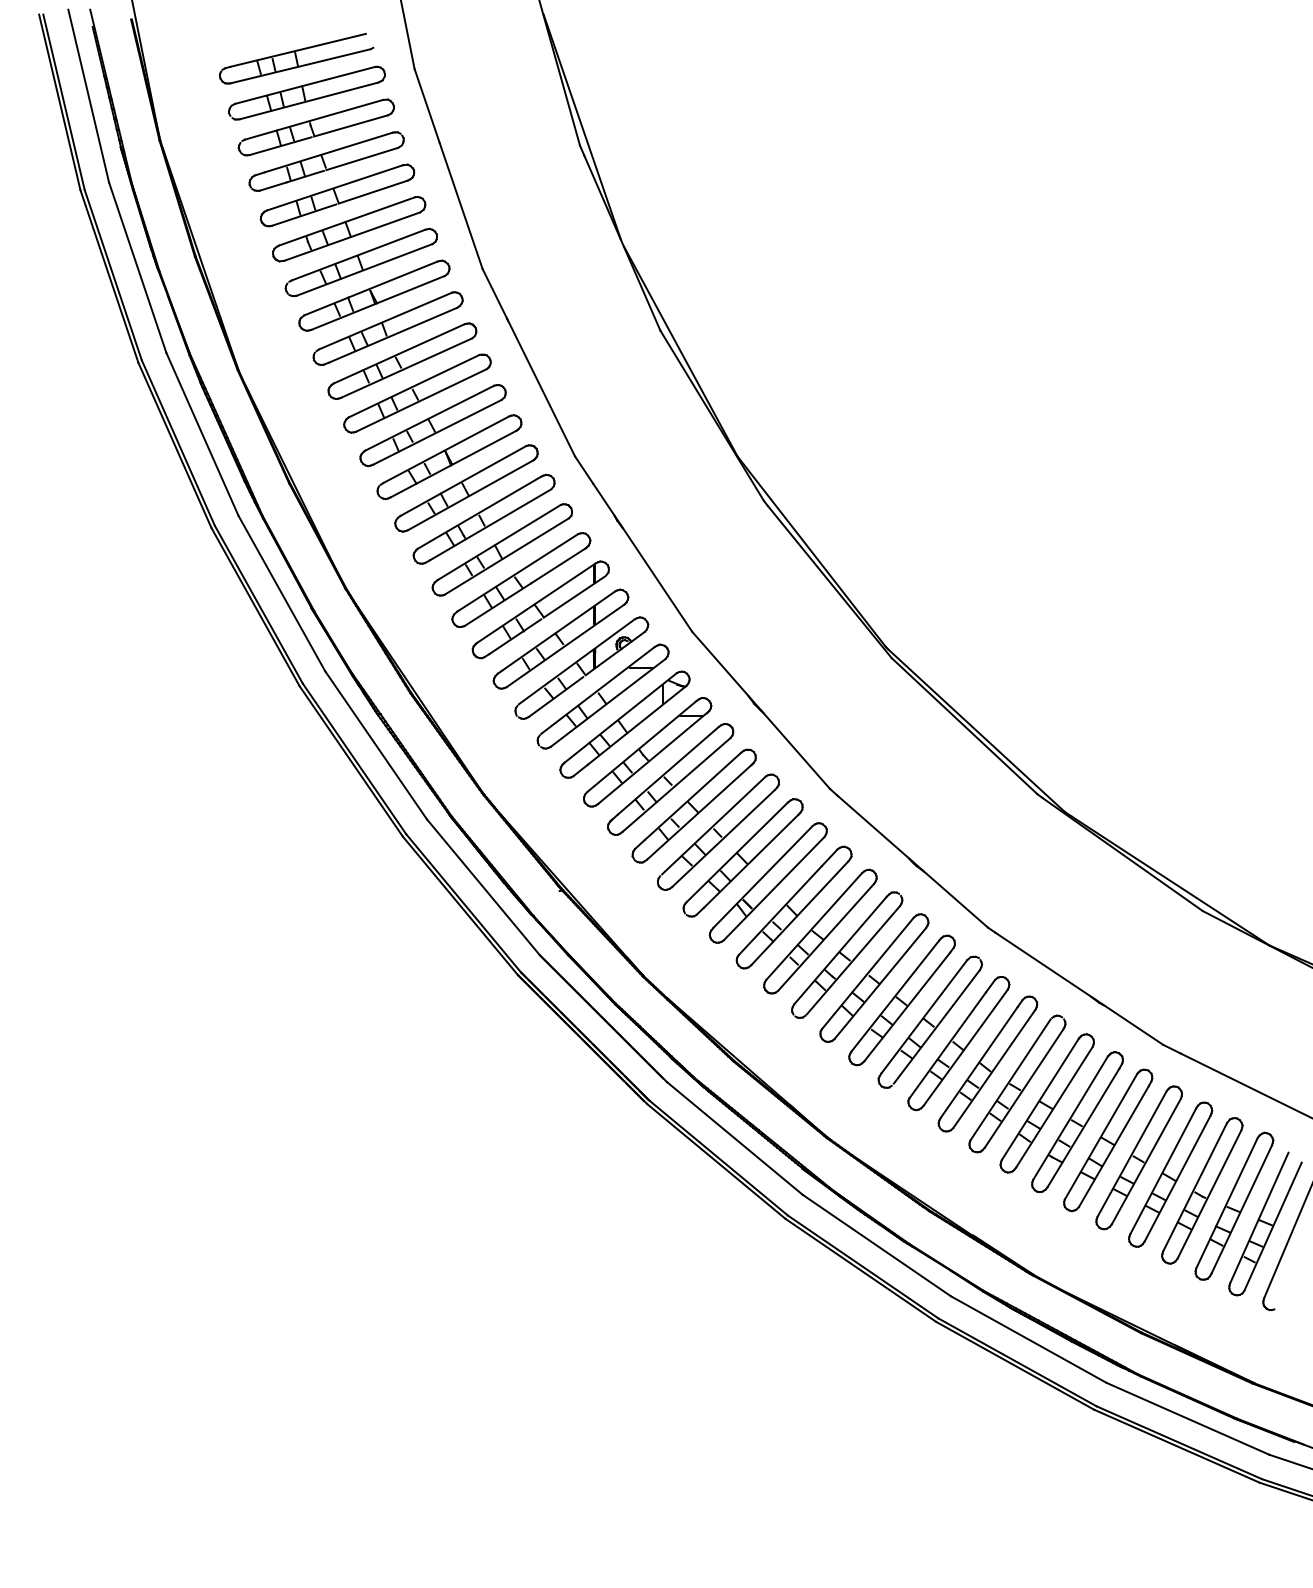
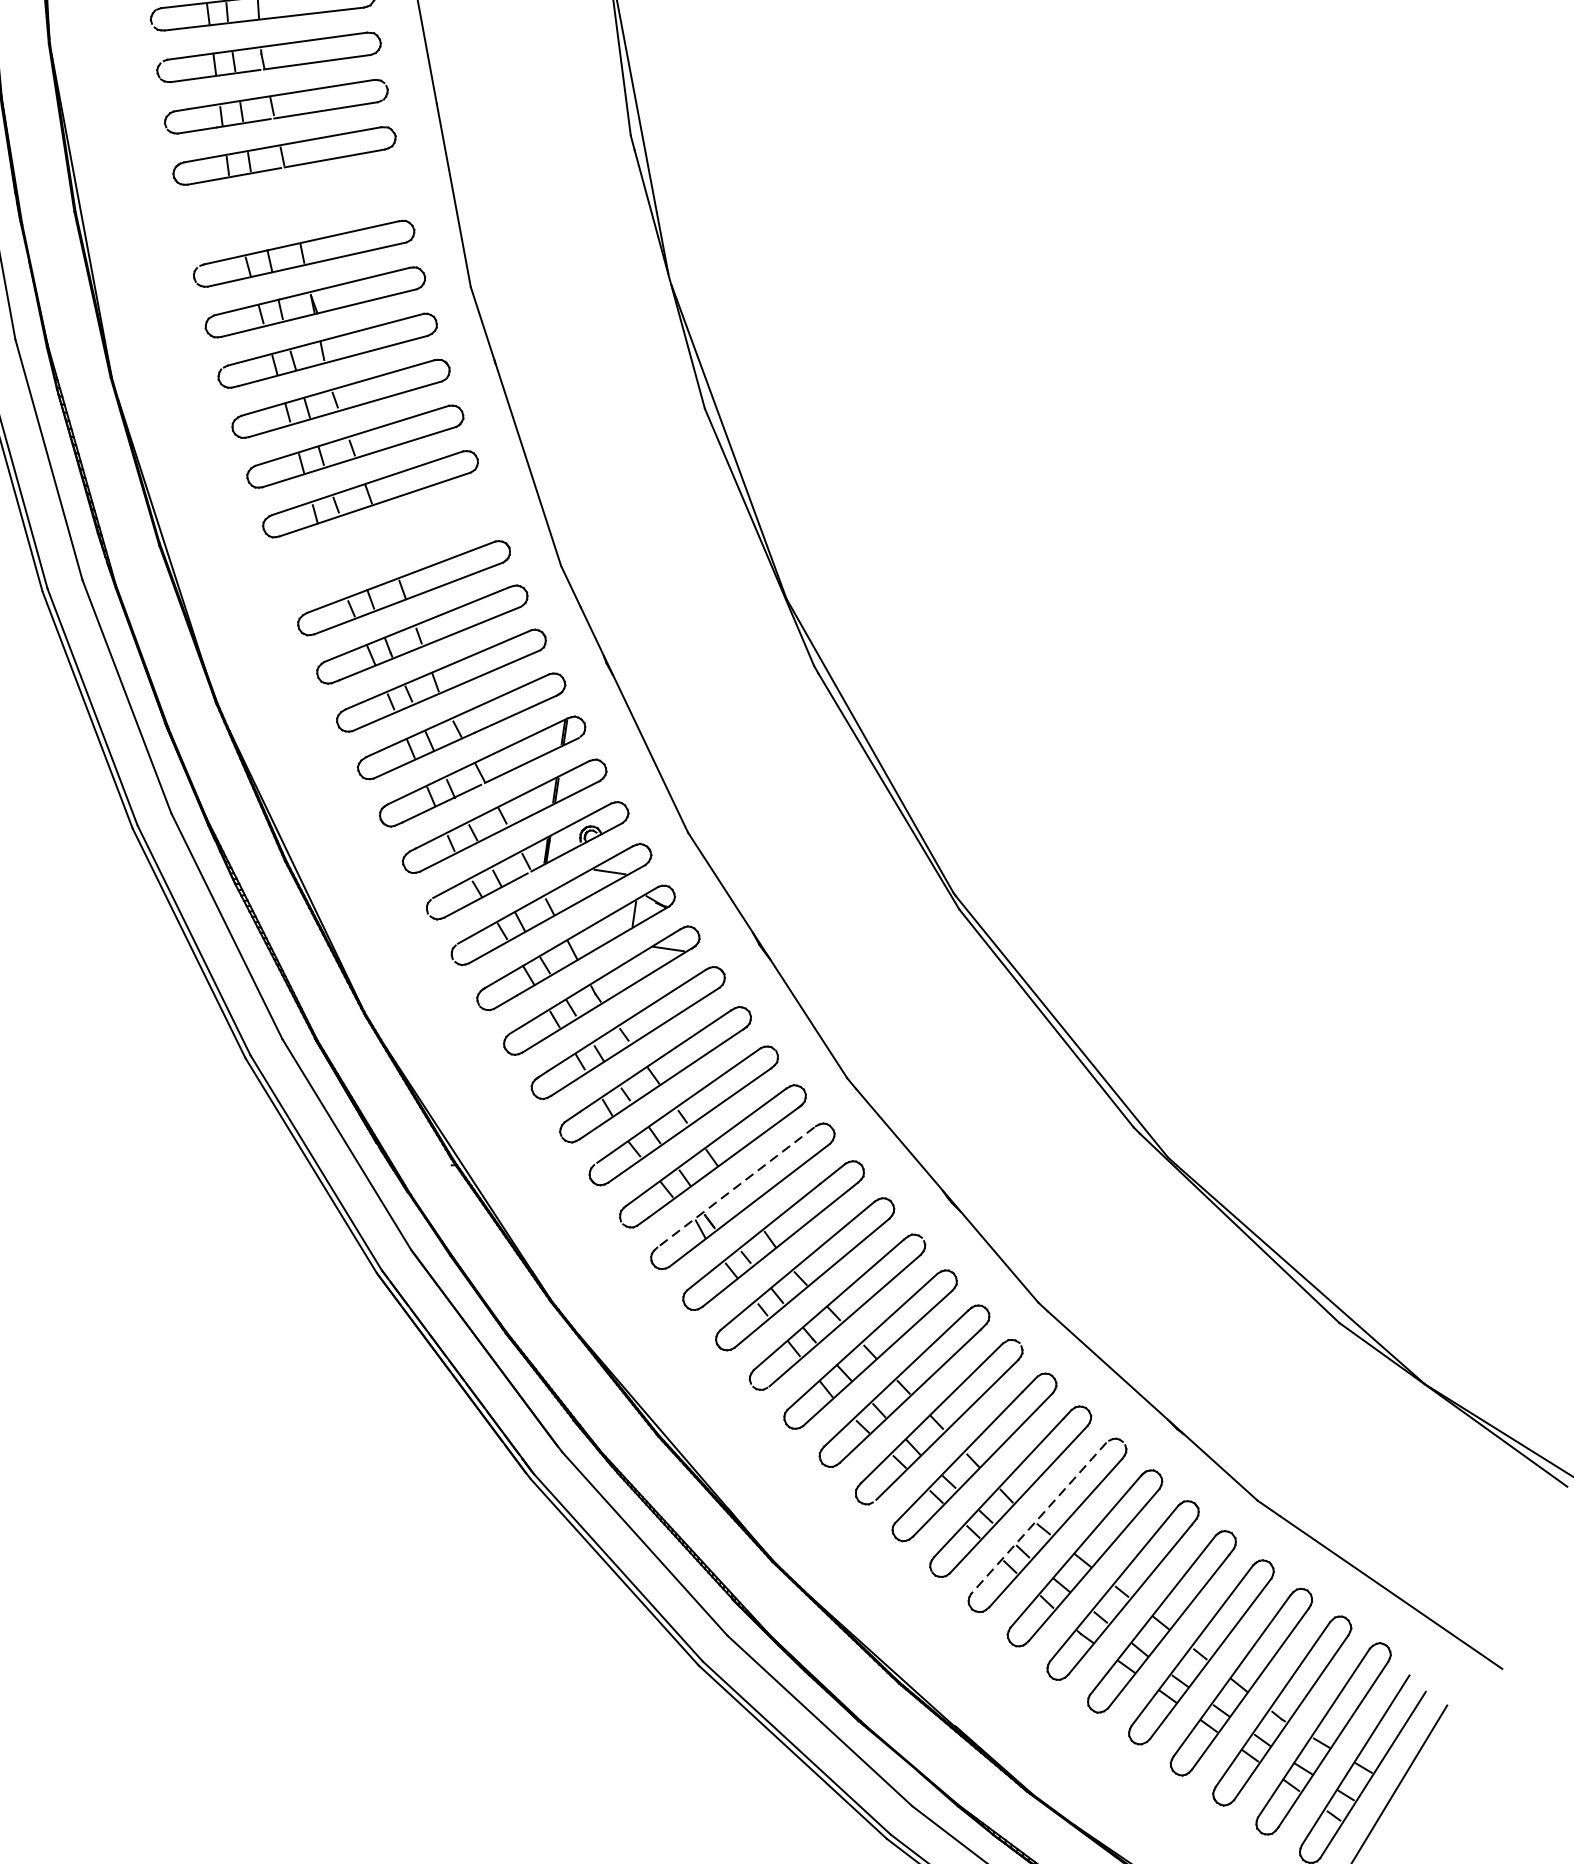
part: (349, 229) -> (294, 205), removed
part: (449, 457) -> (386, 541), removed
line: (762, 877) -> (735, 1187), solid -> dashed
line: (1010, 1079) -> (1038, 1517), solid -> dashed

